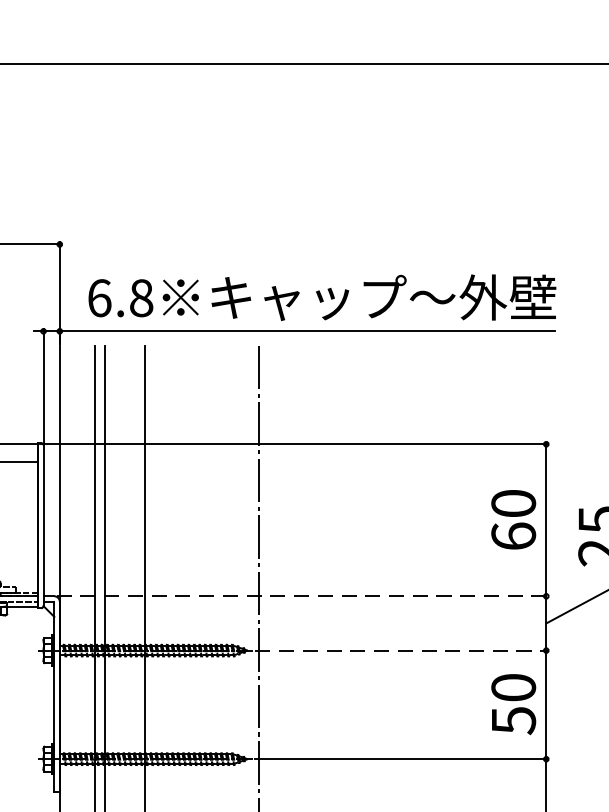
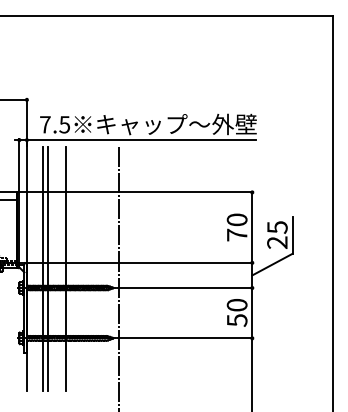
text: (121, 297) -> (55, 124), 6.8 -> 7.5
text: (512, 535) -> (236, 234), 60 -> 70
line: (302, 595) -> (139, 262), dashed -> solid
line: (402, 651) -> (185, 288), dashed -> solid

